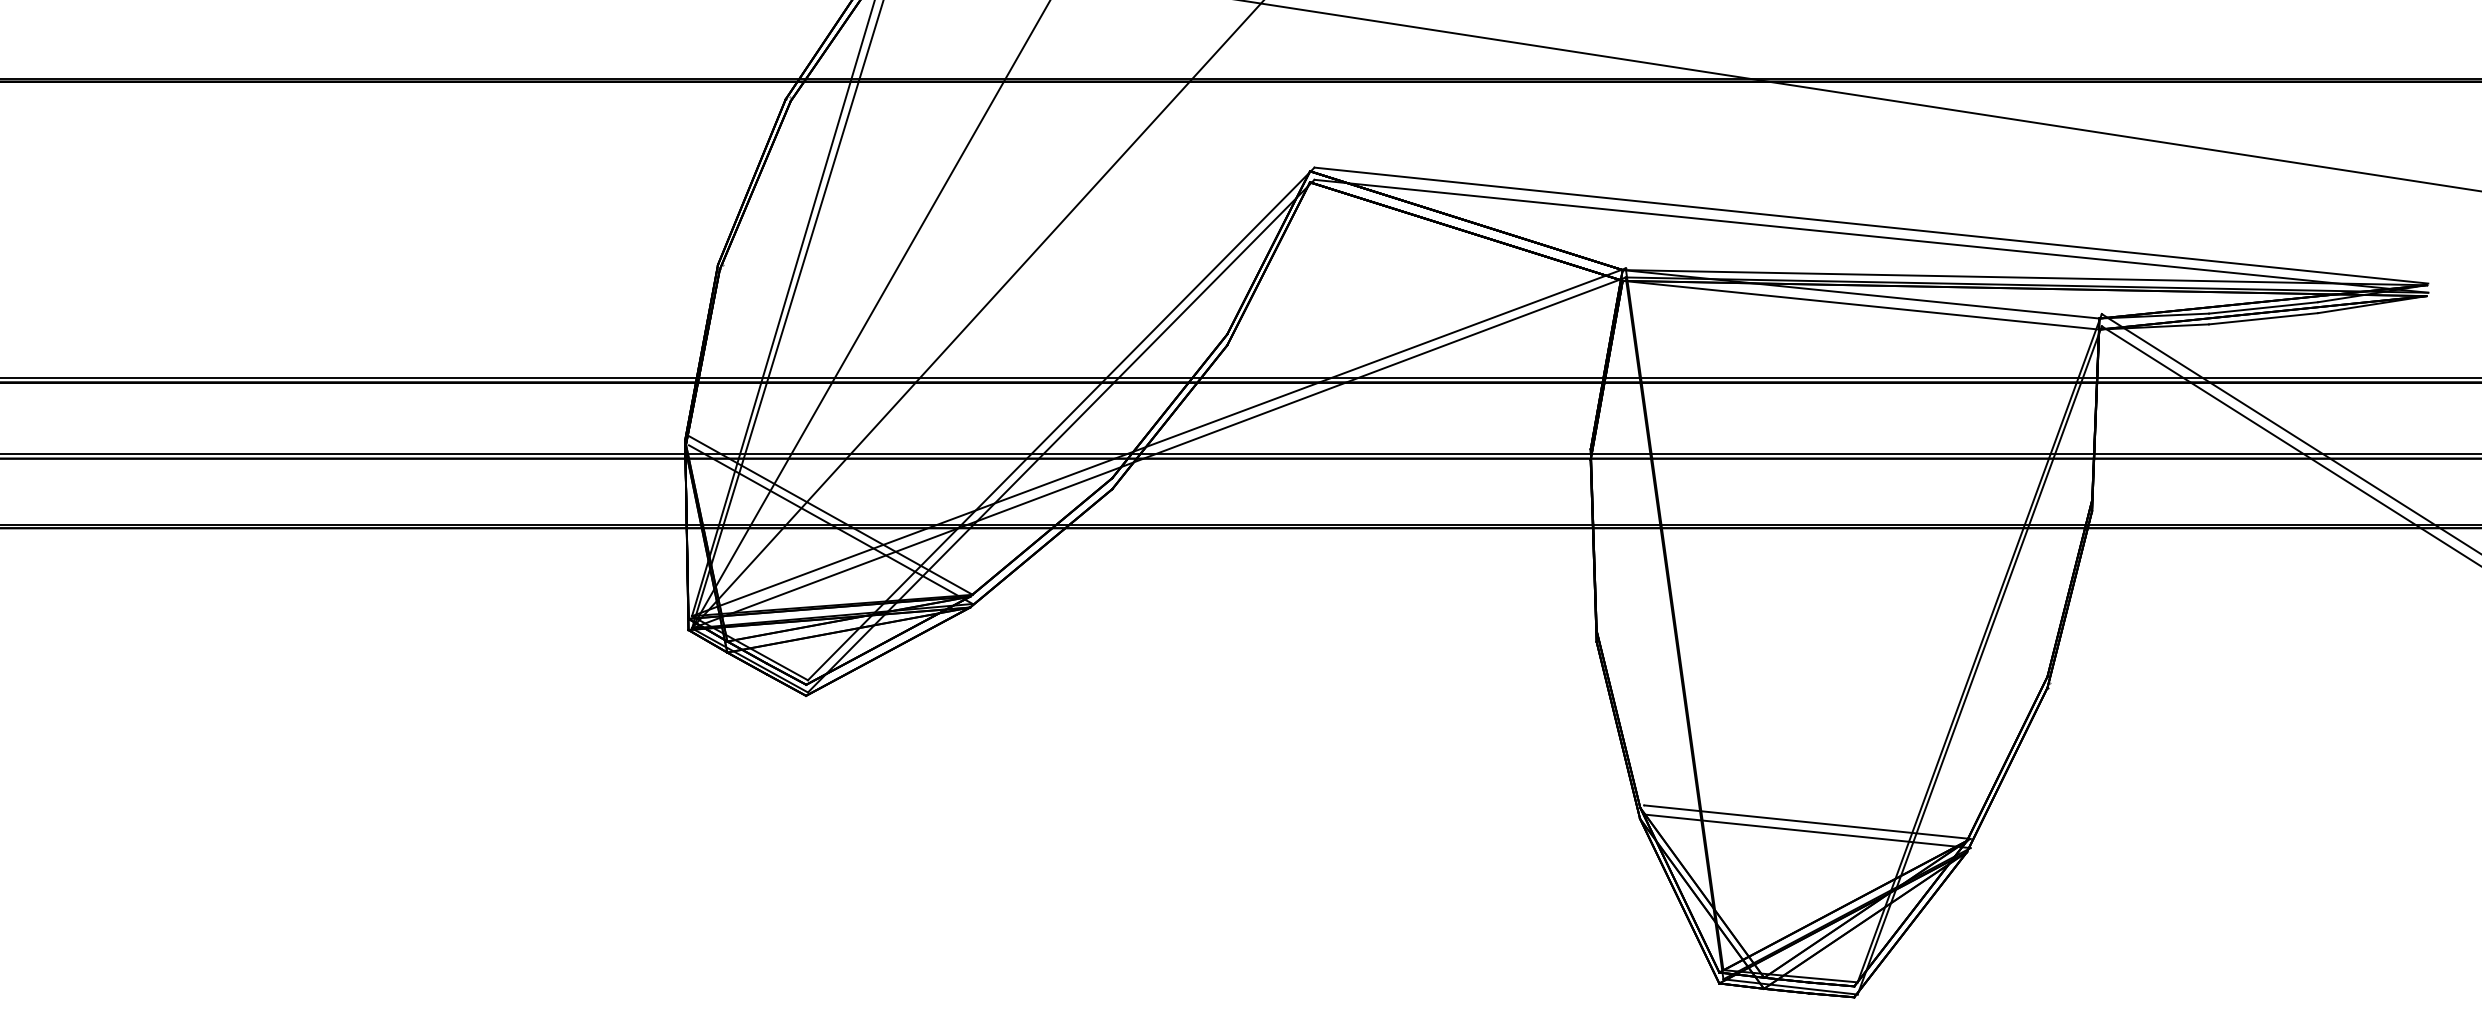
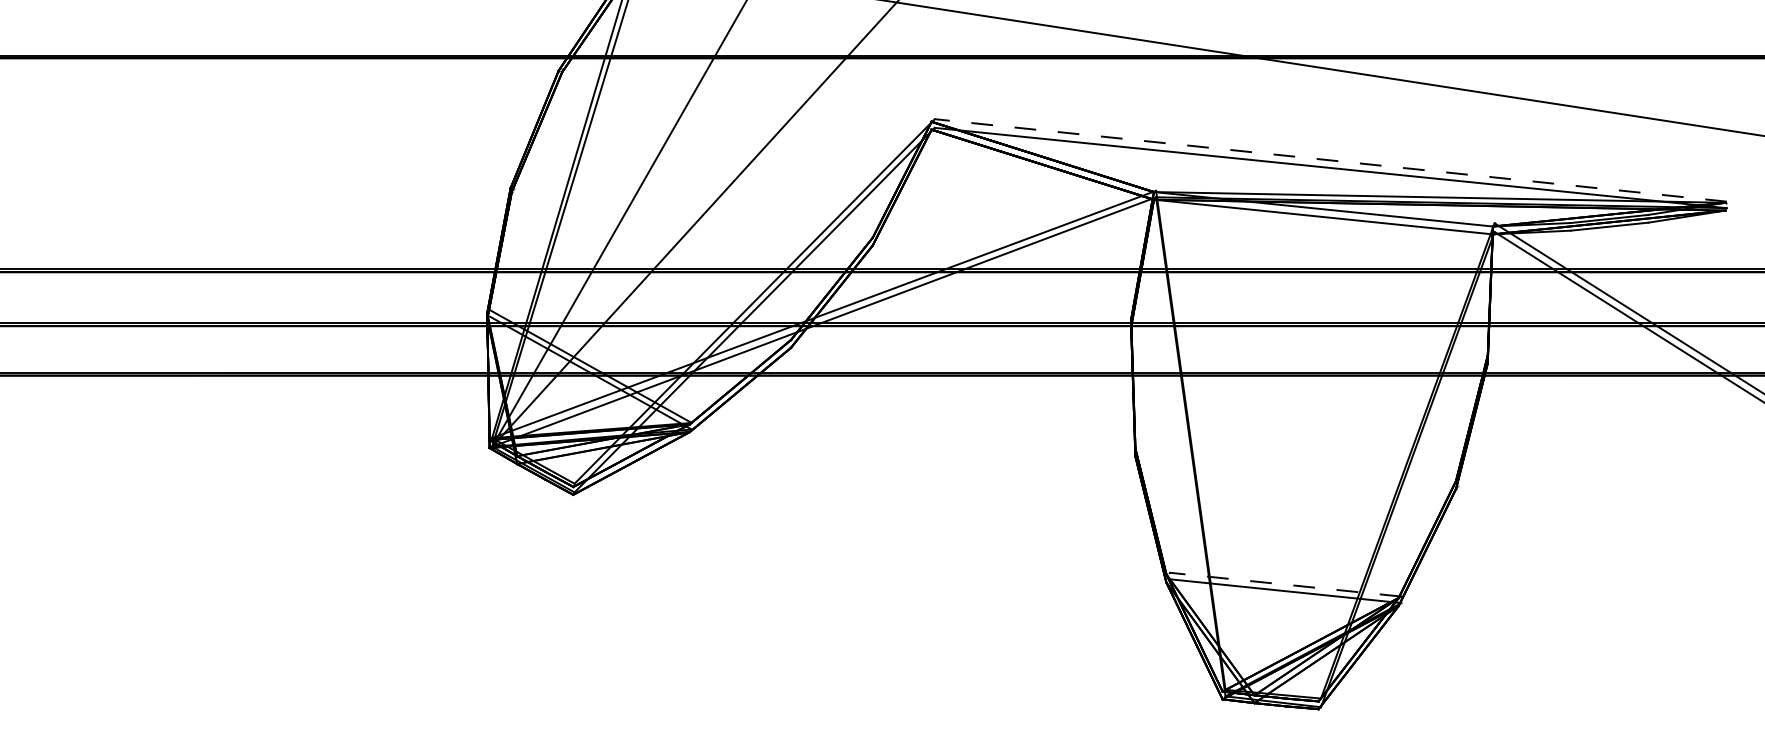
line: (1871, 225) -> (1330, 160), solid -> dashed
line: (1806, 822) -> (1284, 584), solid -> dashed

